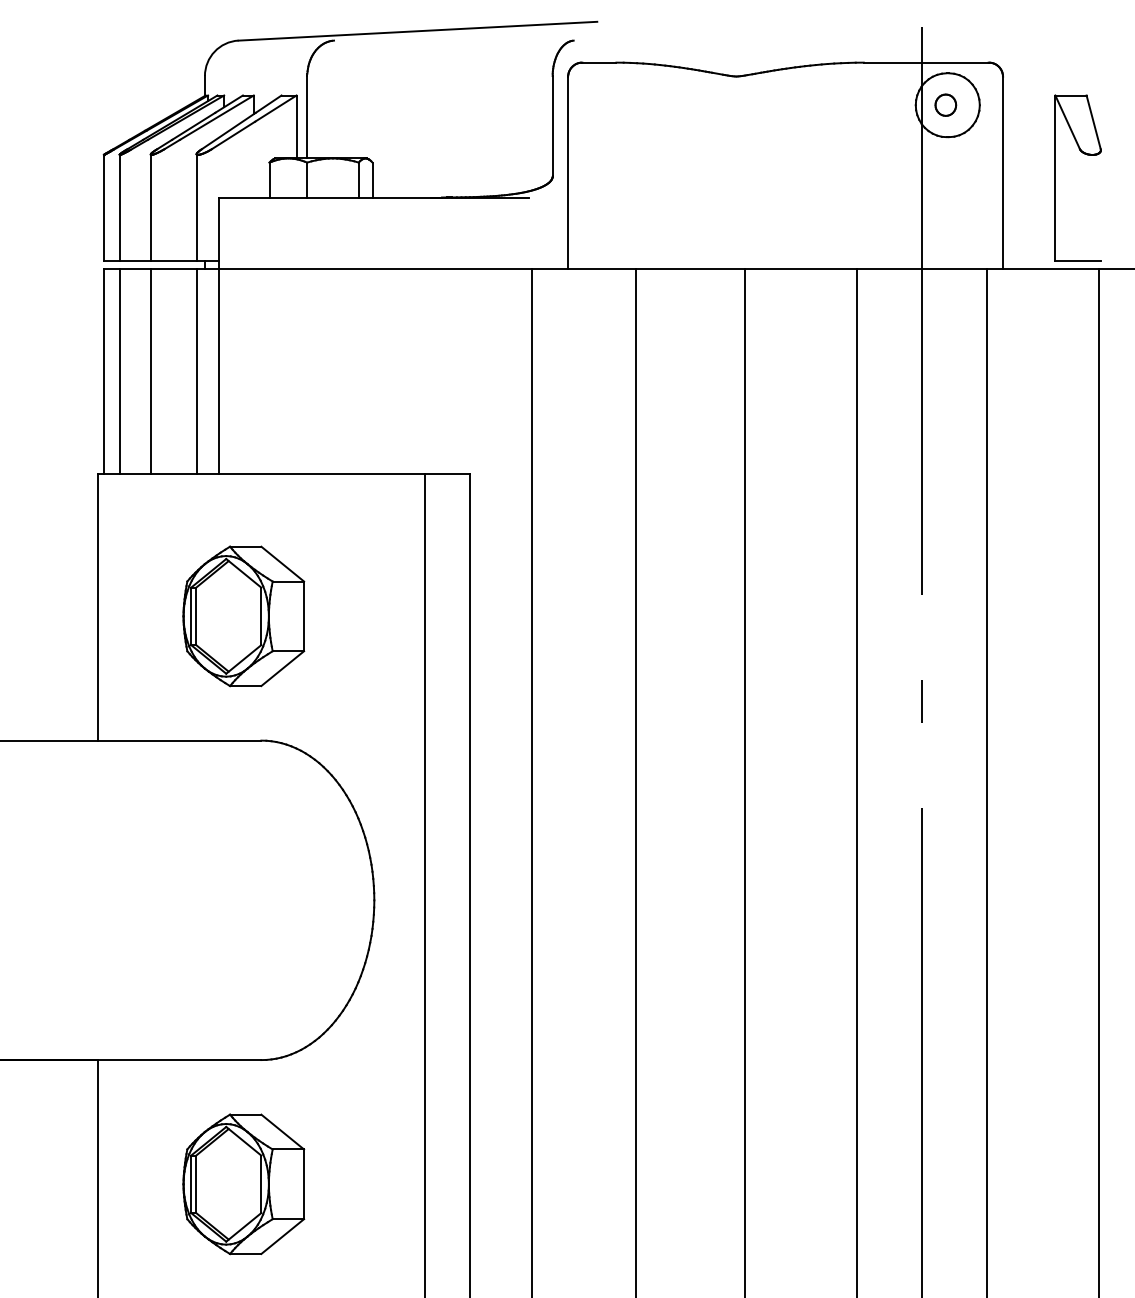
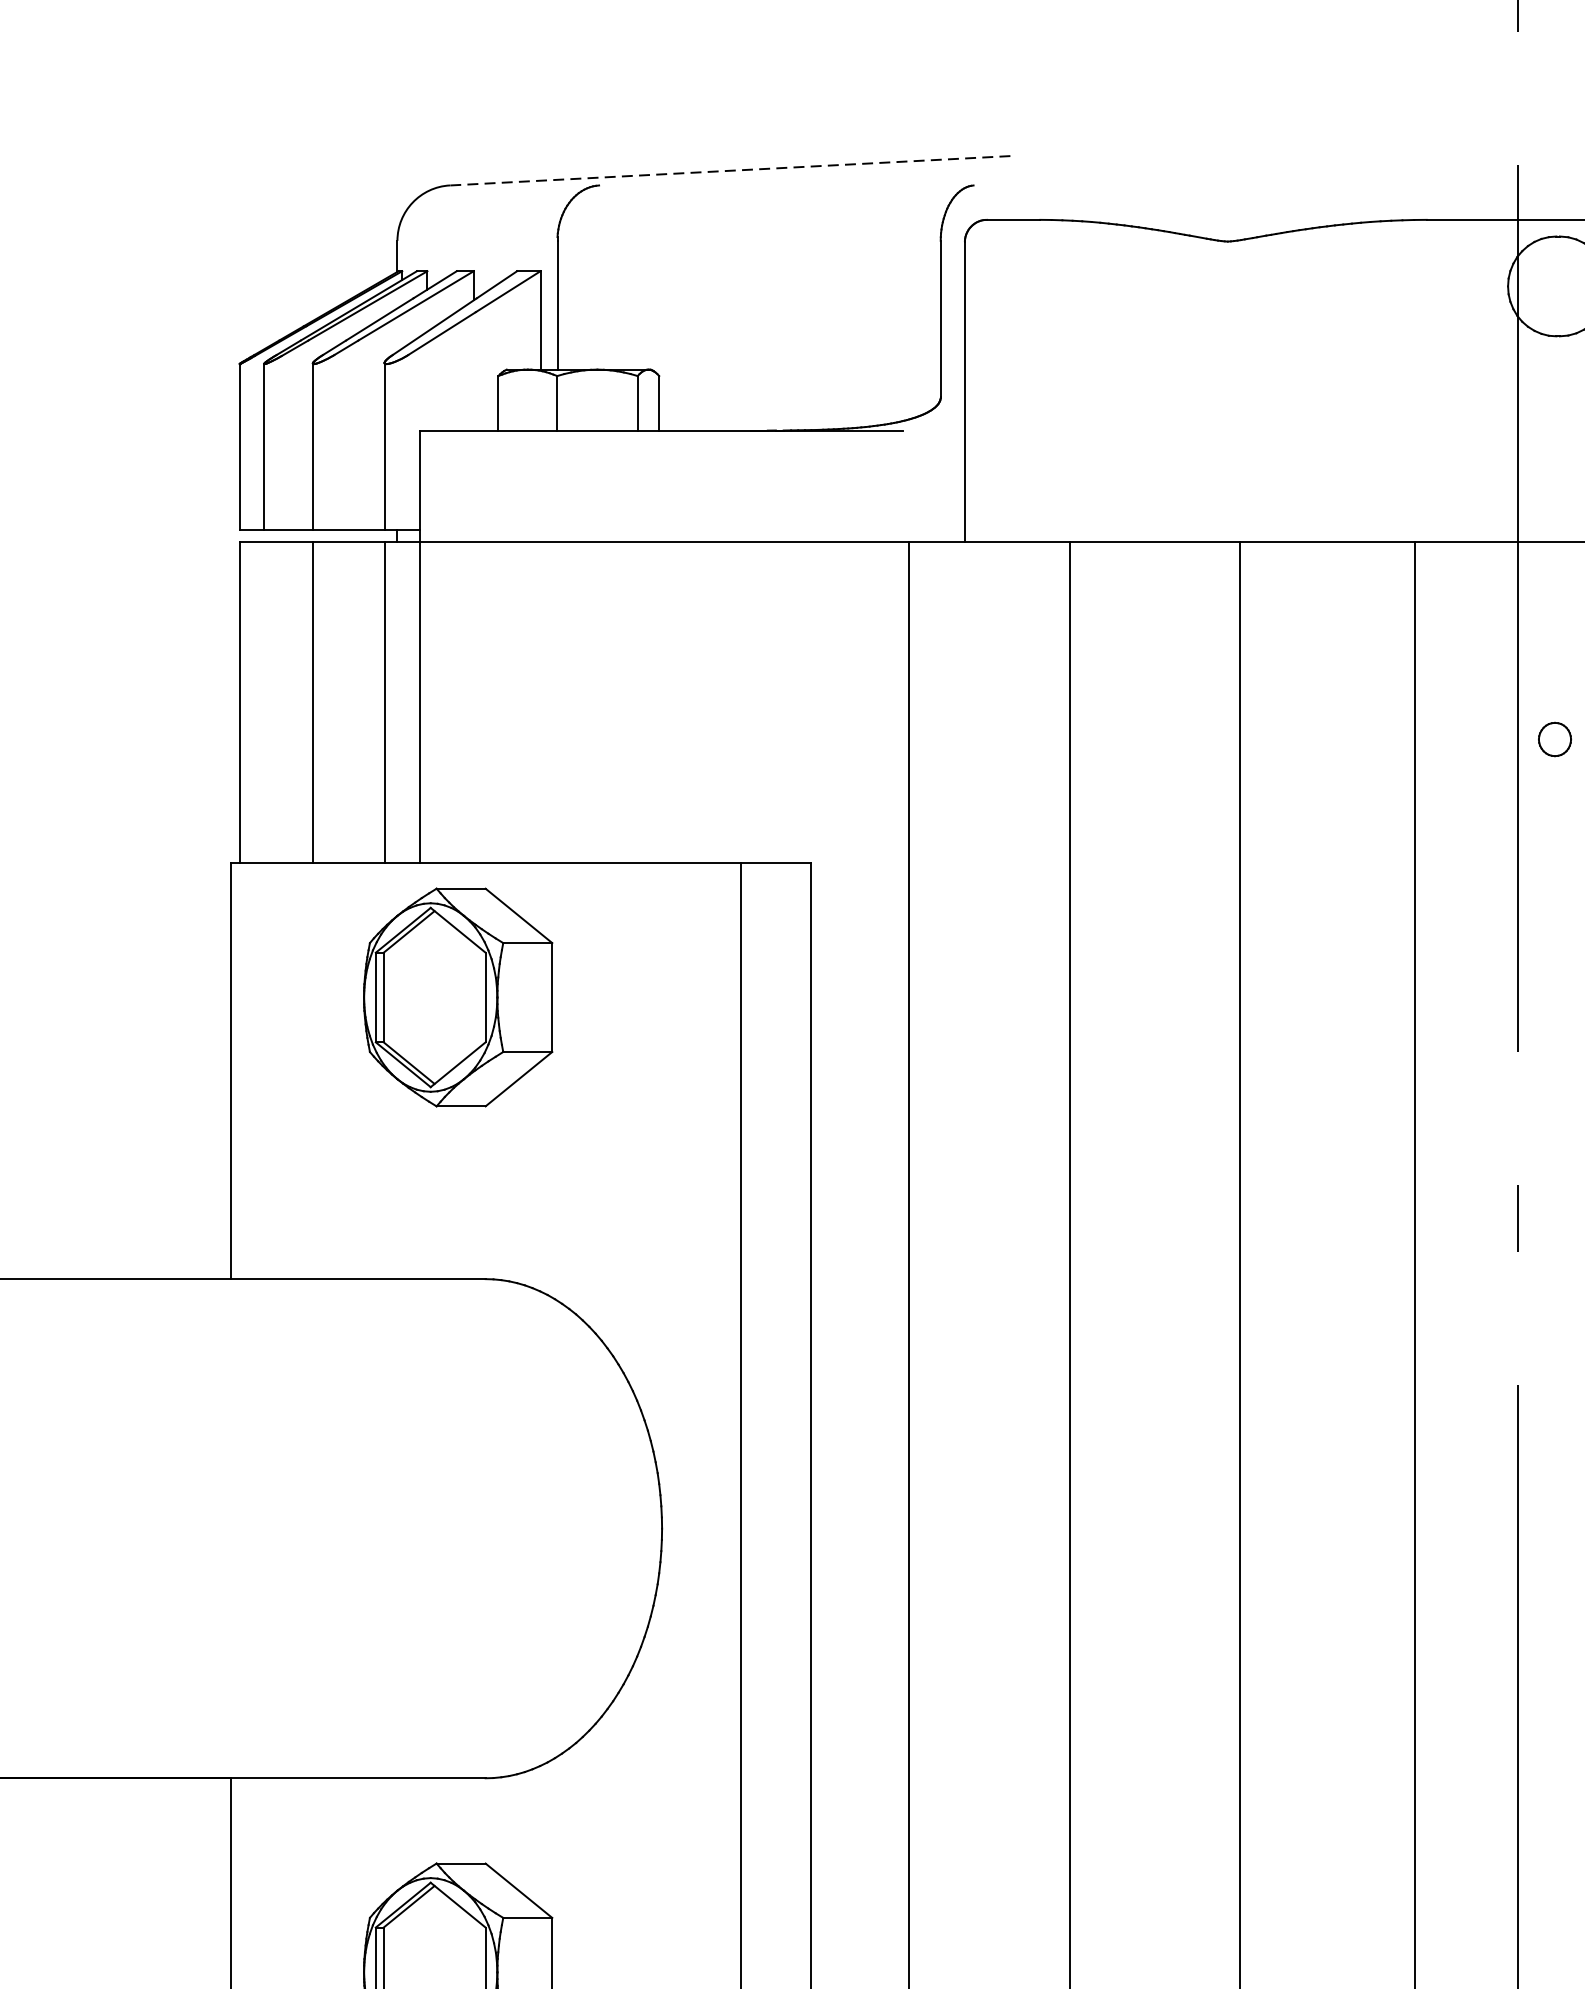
line: (417, 31) -> (729, 171), solid -> dashed
part: (945, 104) -> (1554, 738), moved
line: (119, 371) -> (263, 702), removed
part: (243, 616) -> (457, 997), moved

